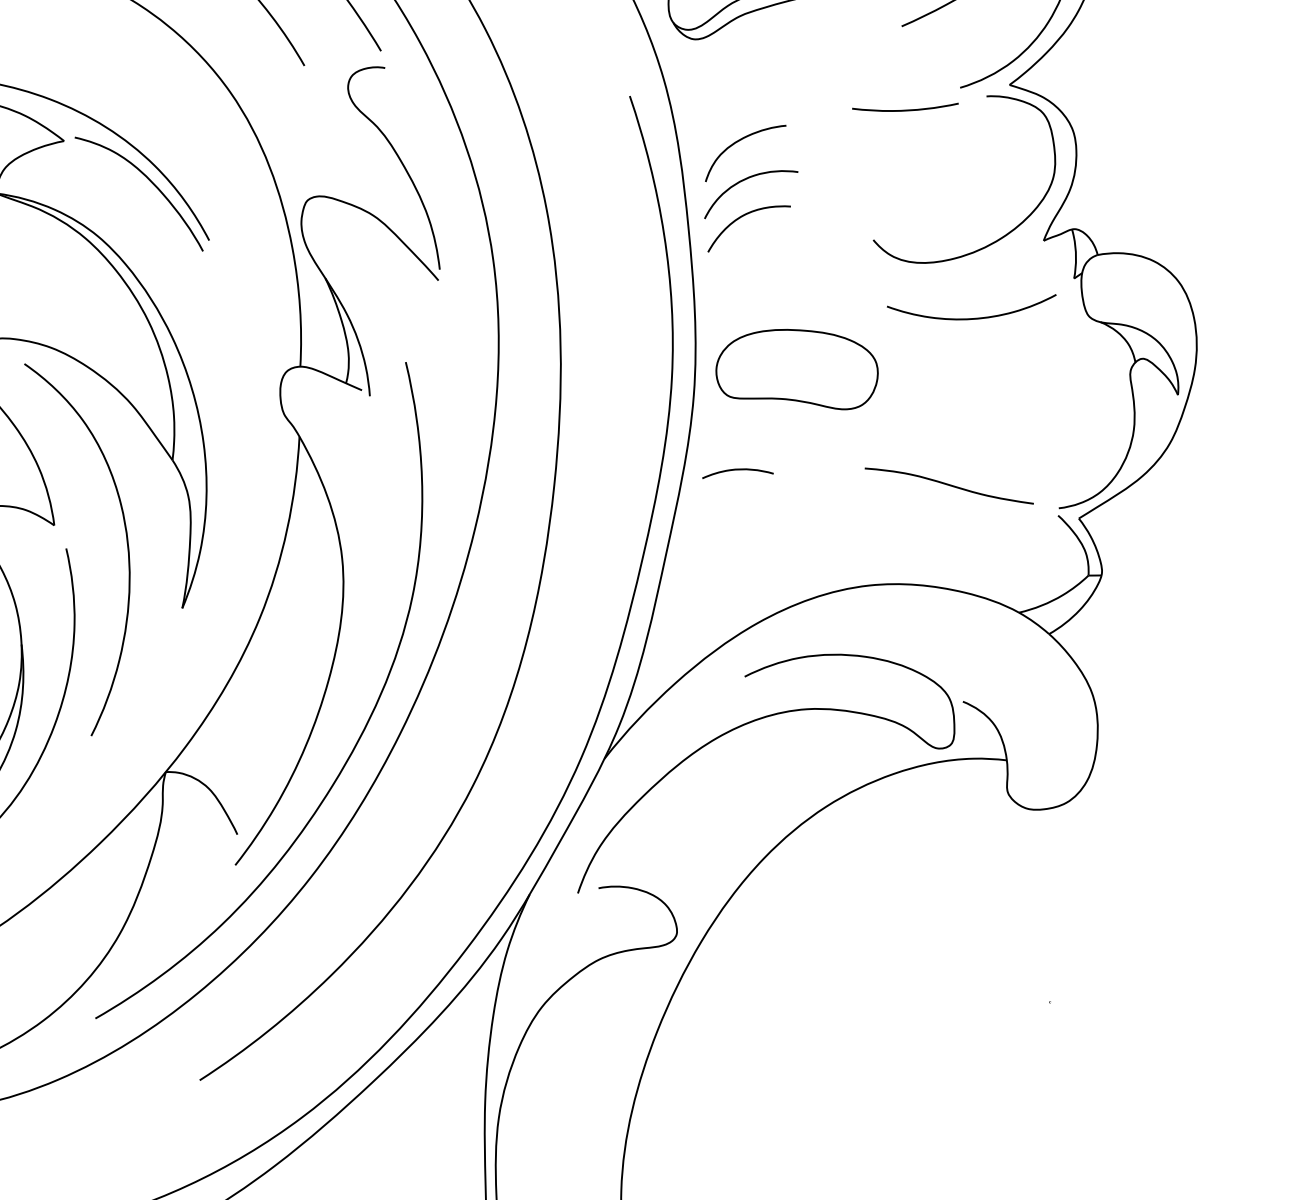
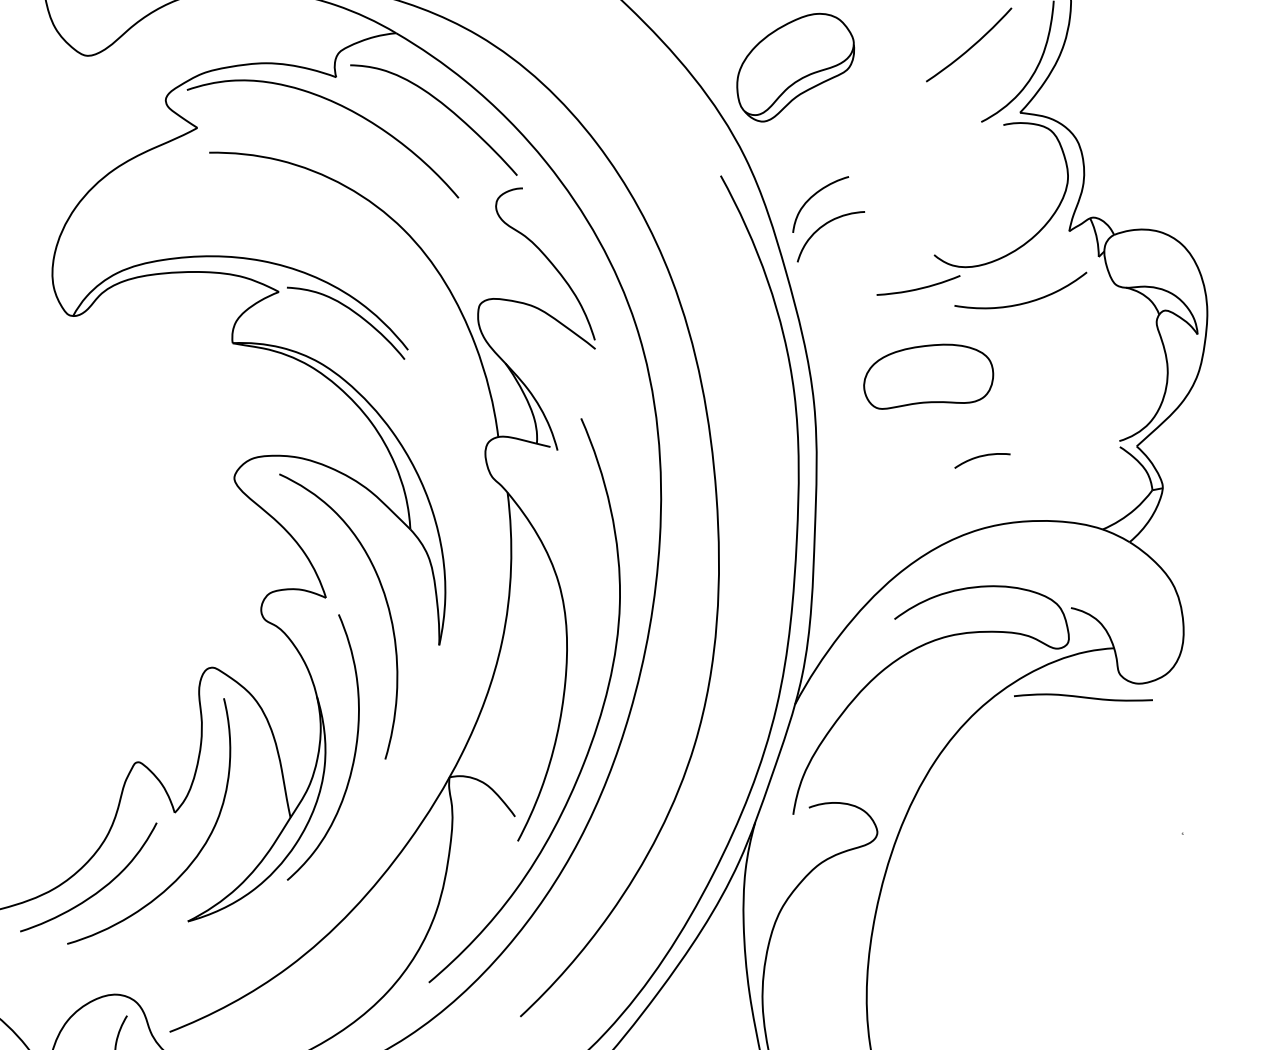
curve: (906, 108) -> (919, 287), moved
curve: (742, 217) -> (827, 255), removed
part: (797, 368) -> (928, 376), moved
curve: (737, 471) -> (981, 457), moved
curve: (949, 485) -> (1083, 697), moved

